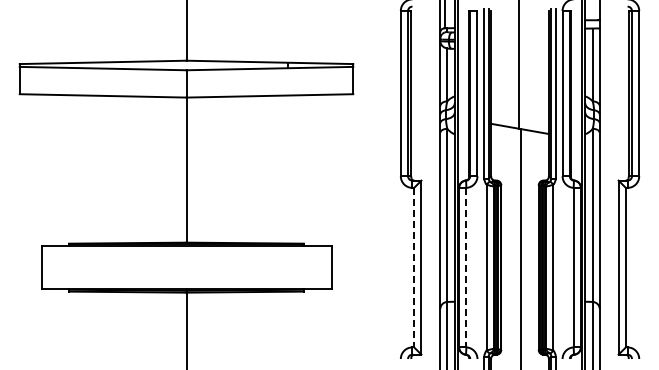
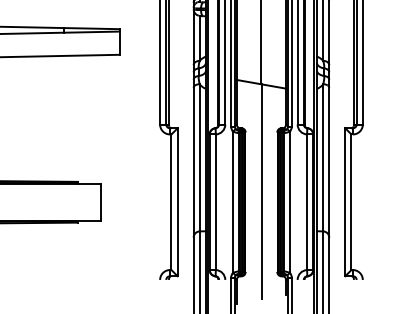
line: (414, 267) -> (171, 202), dashed -> solid
line: (466, 267) -> (215, 202), dashed -> solid

